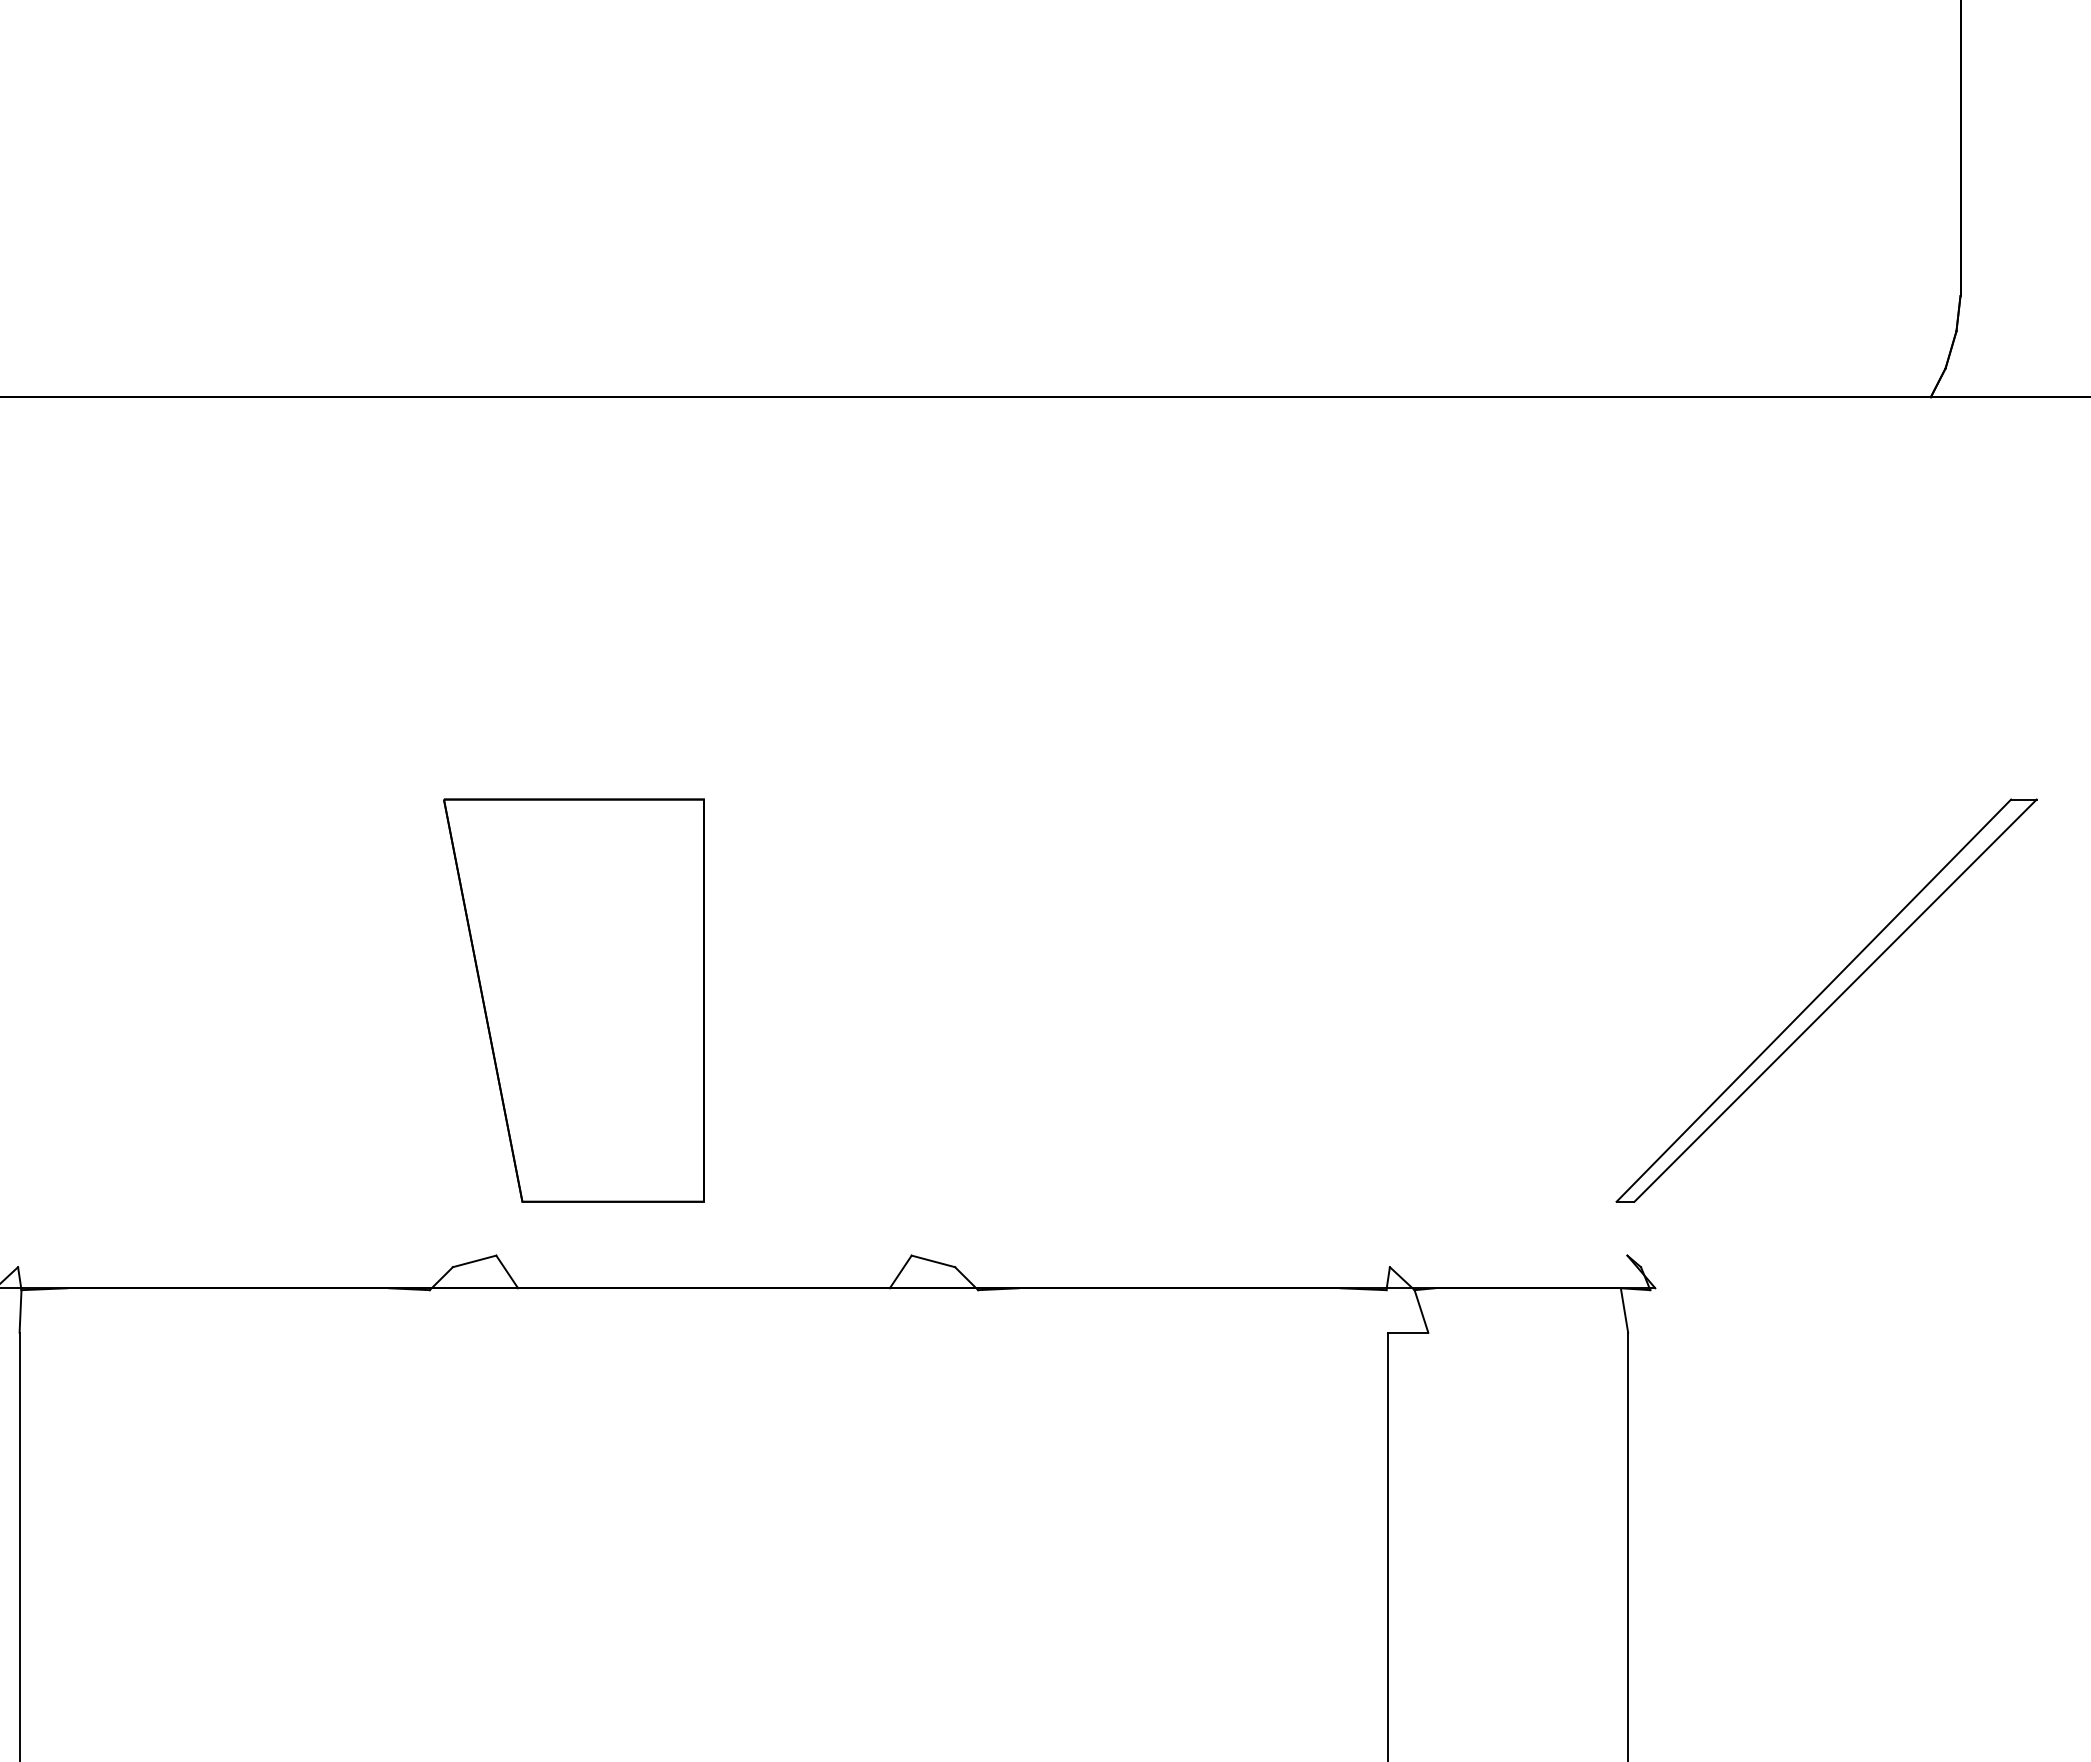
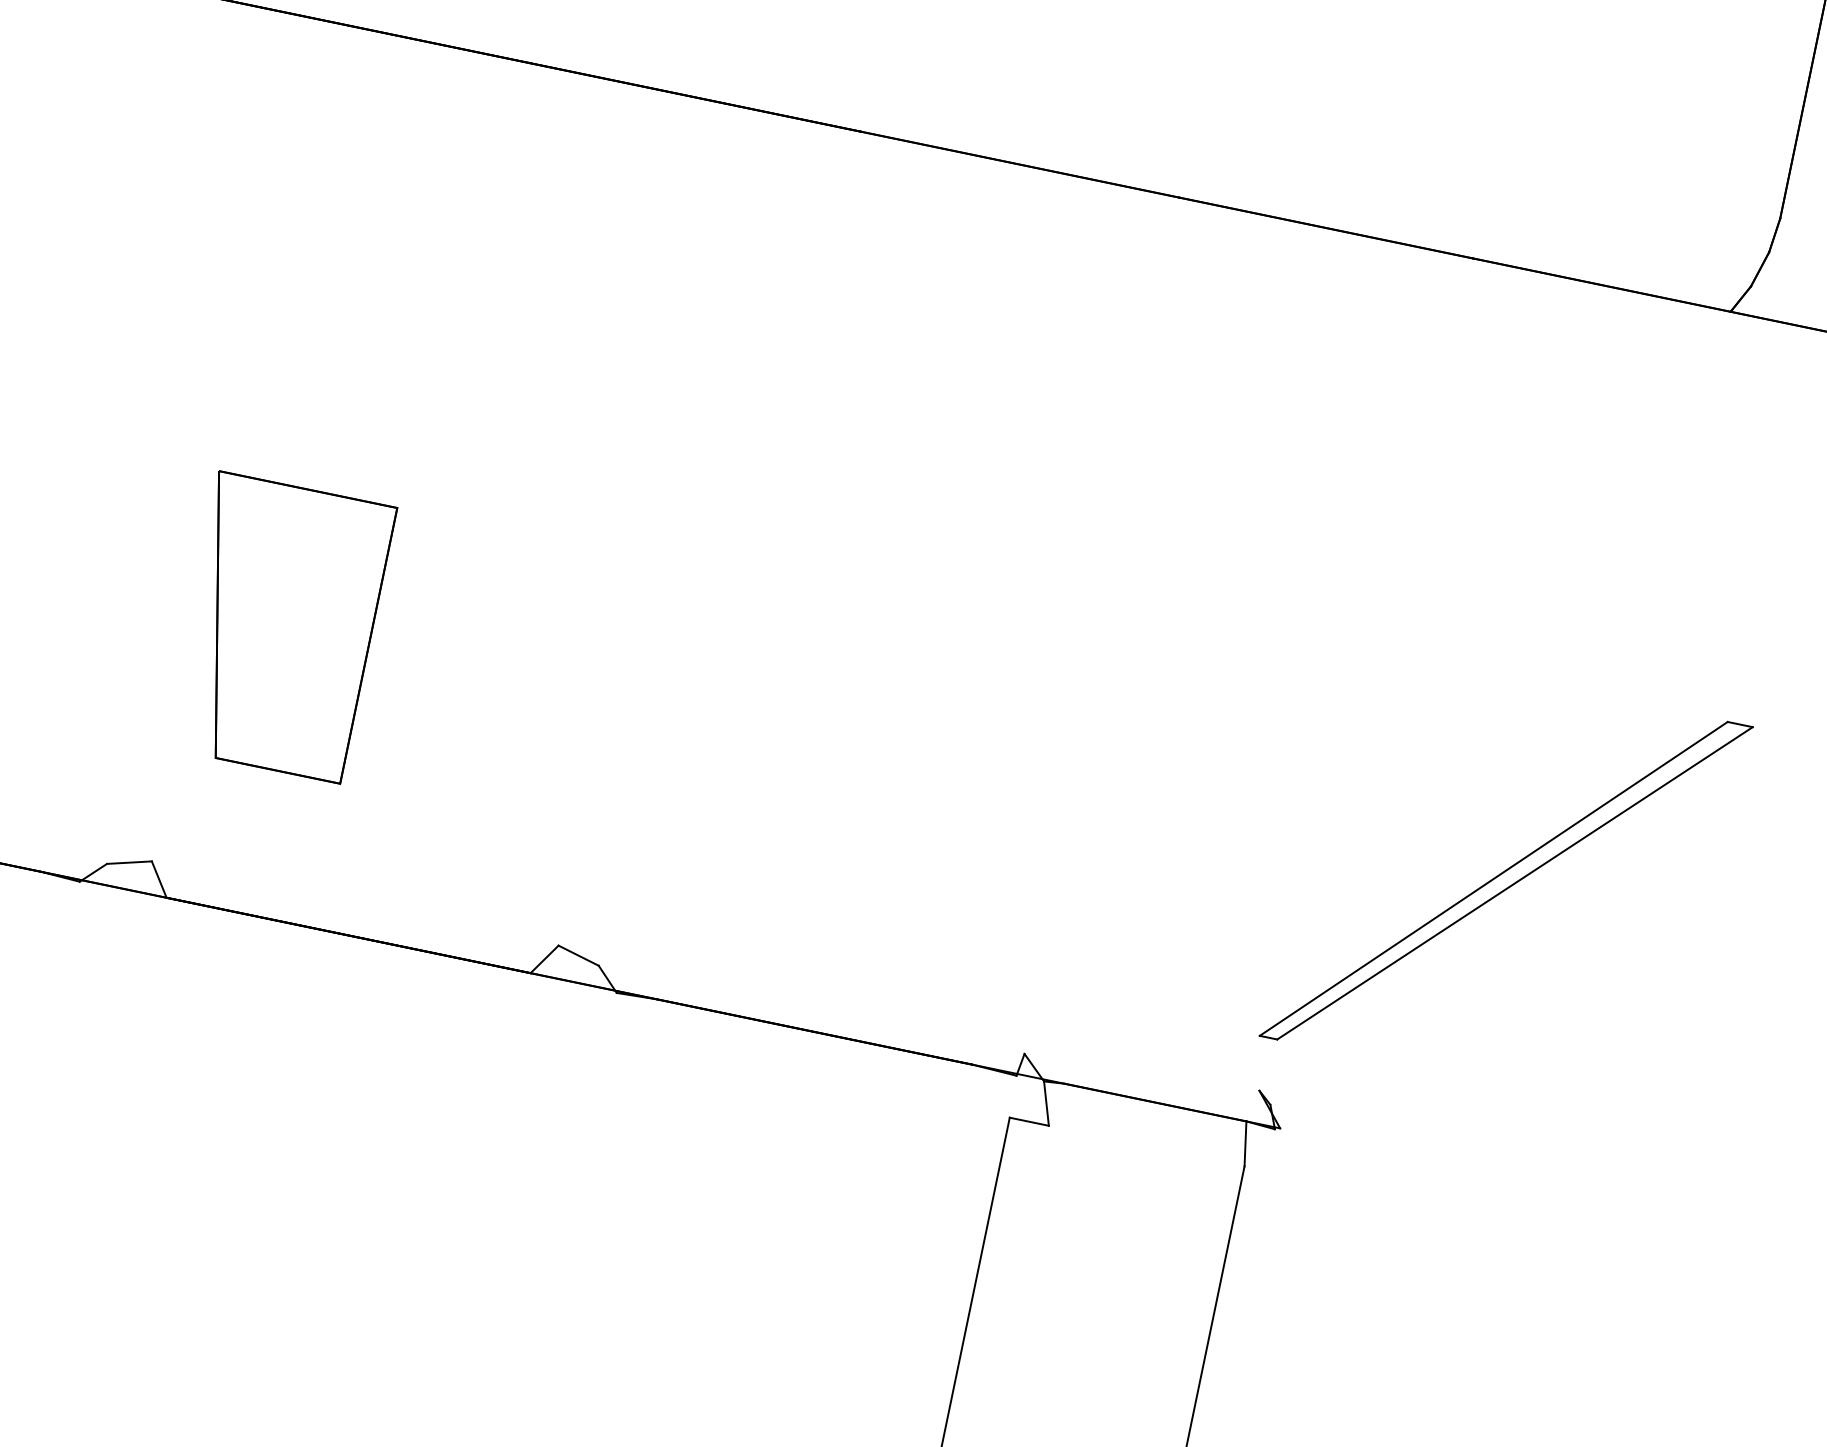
part: (573, 1000) -> (279, 627), size x0.7

